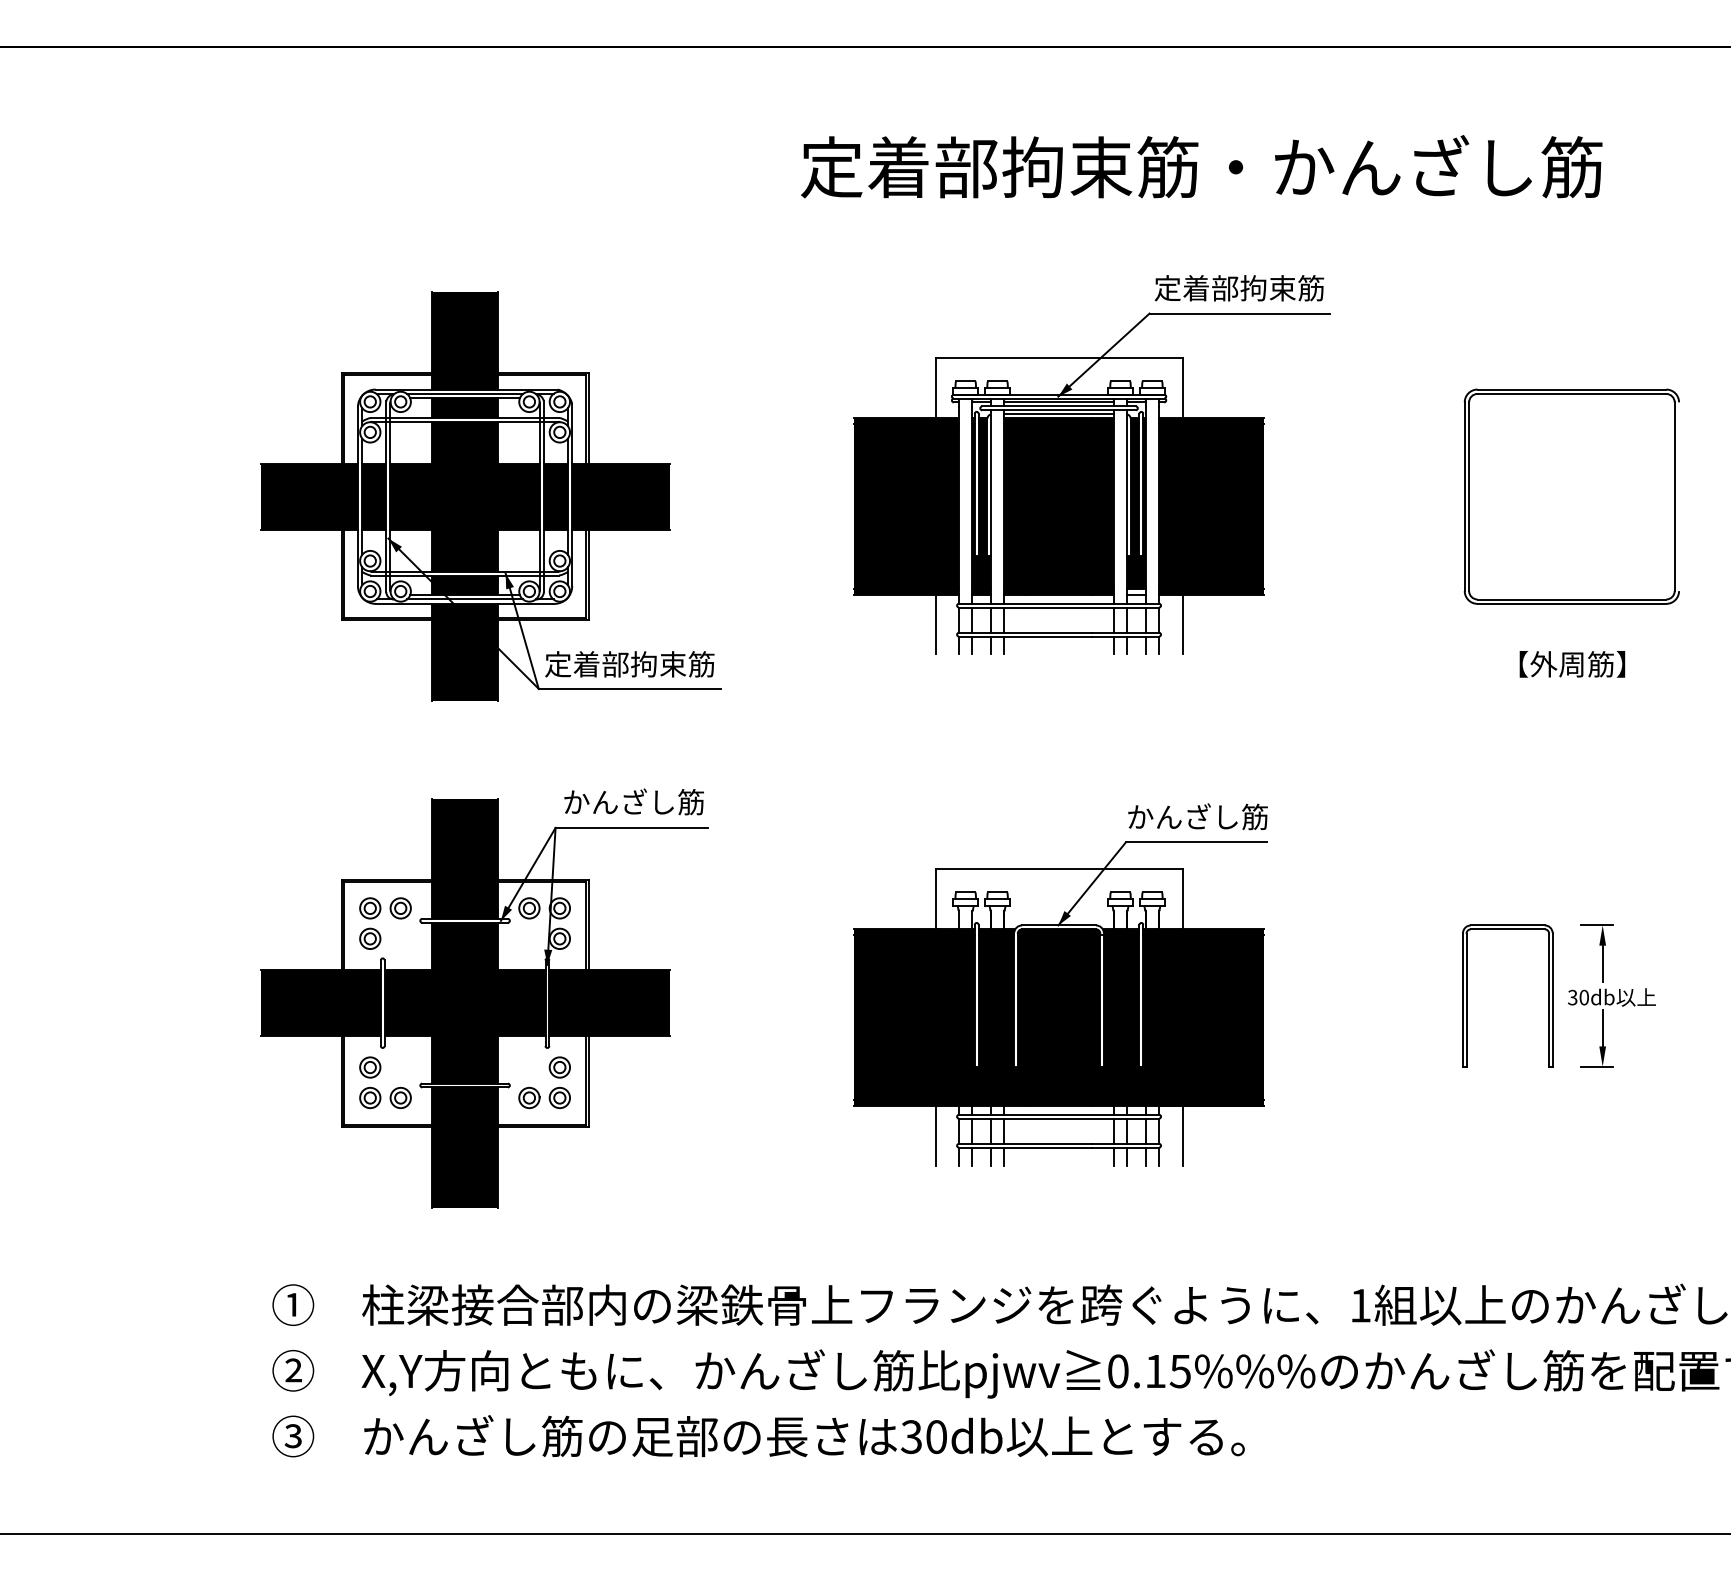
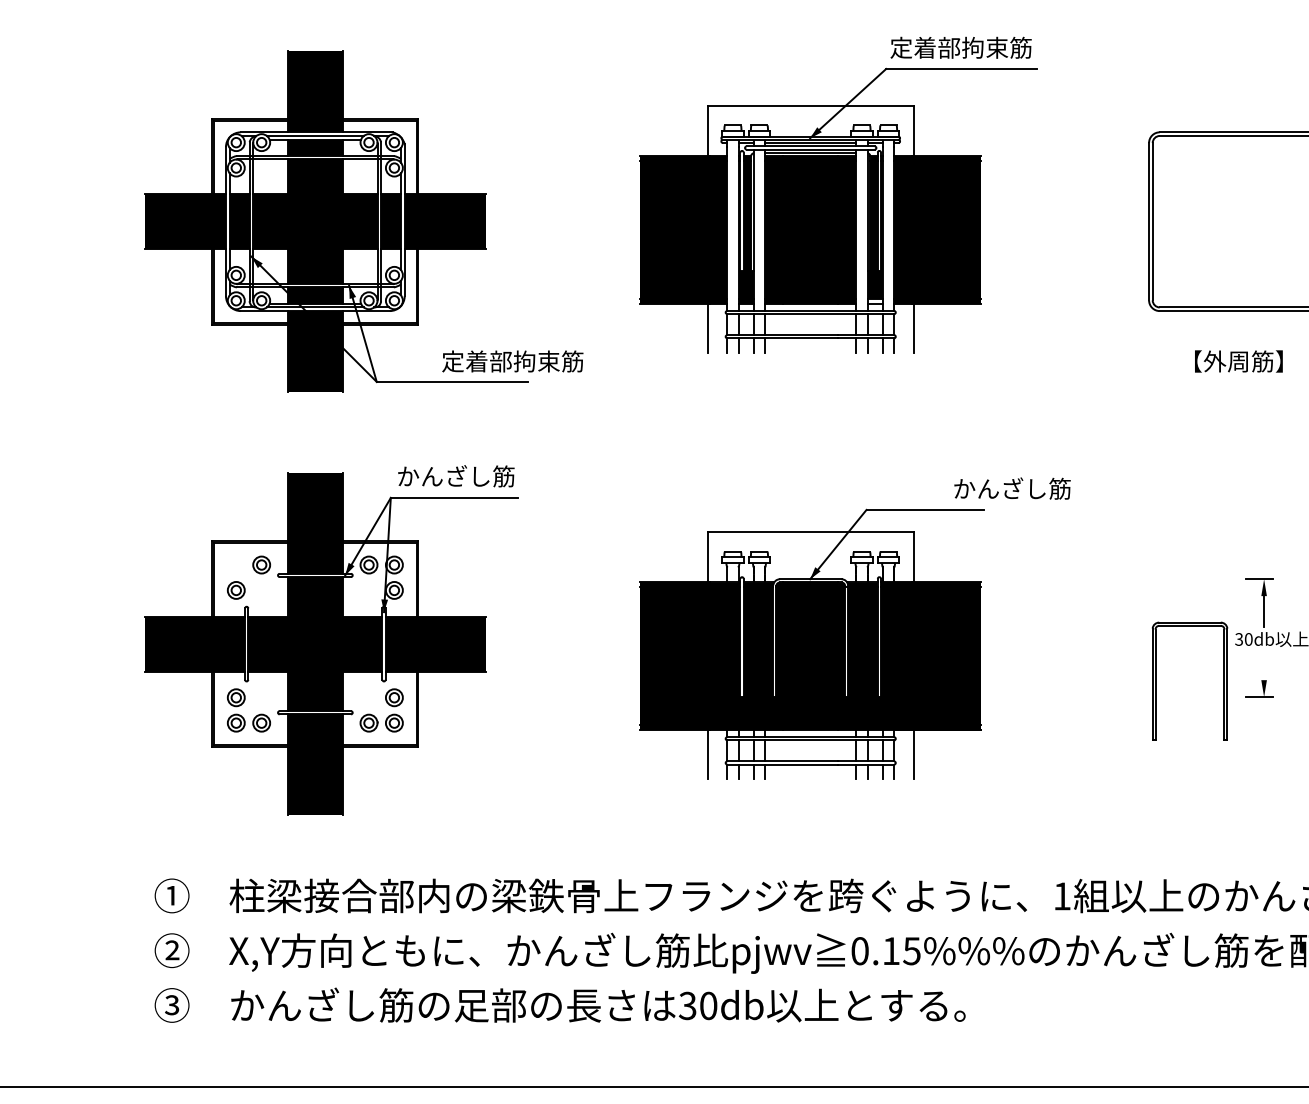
text: (629, 664) -> (512, 361), moved
text: (1197, 816) -> (1012, 488), moved
part: (370, 908) -> (236, 565), removed
part: (1467, 995) -> (1156, 681), moved
line: (1602, 1027) -> (1263, 664), removed

